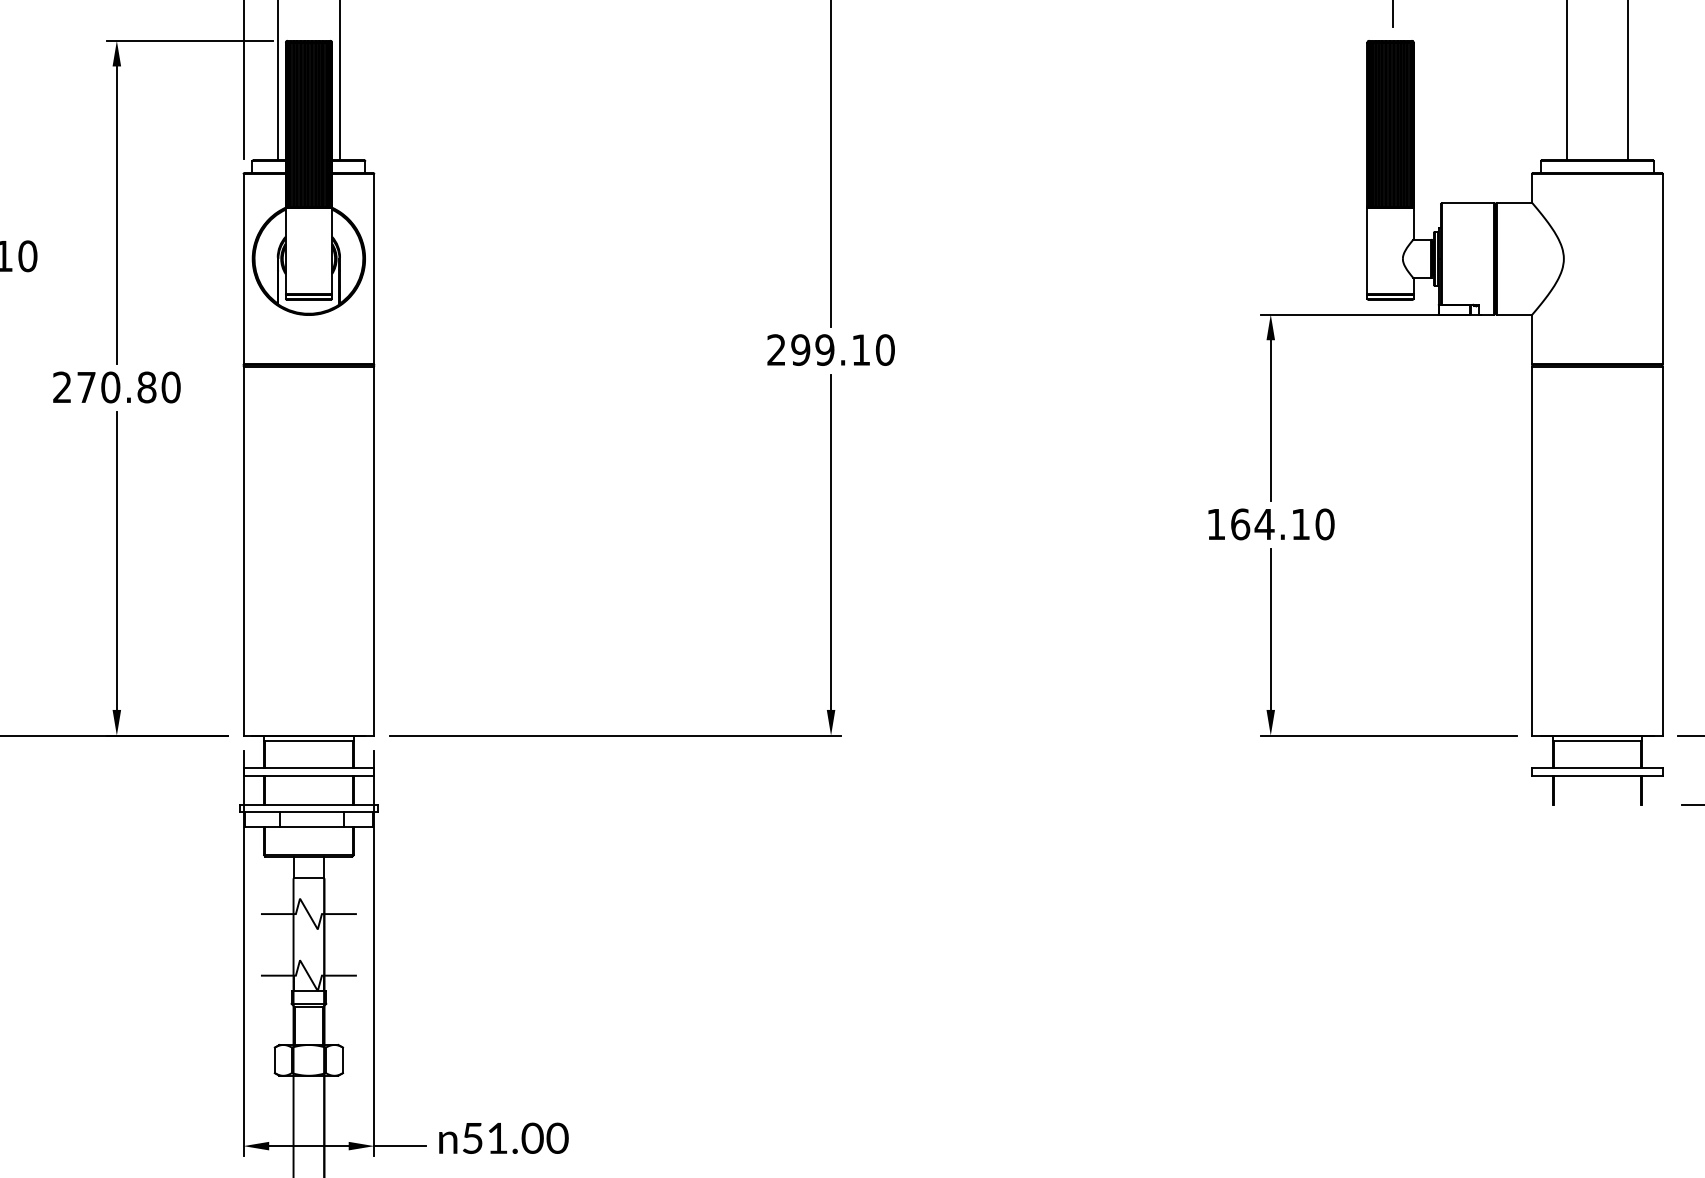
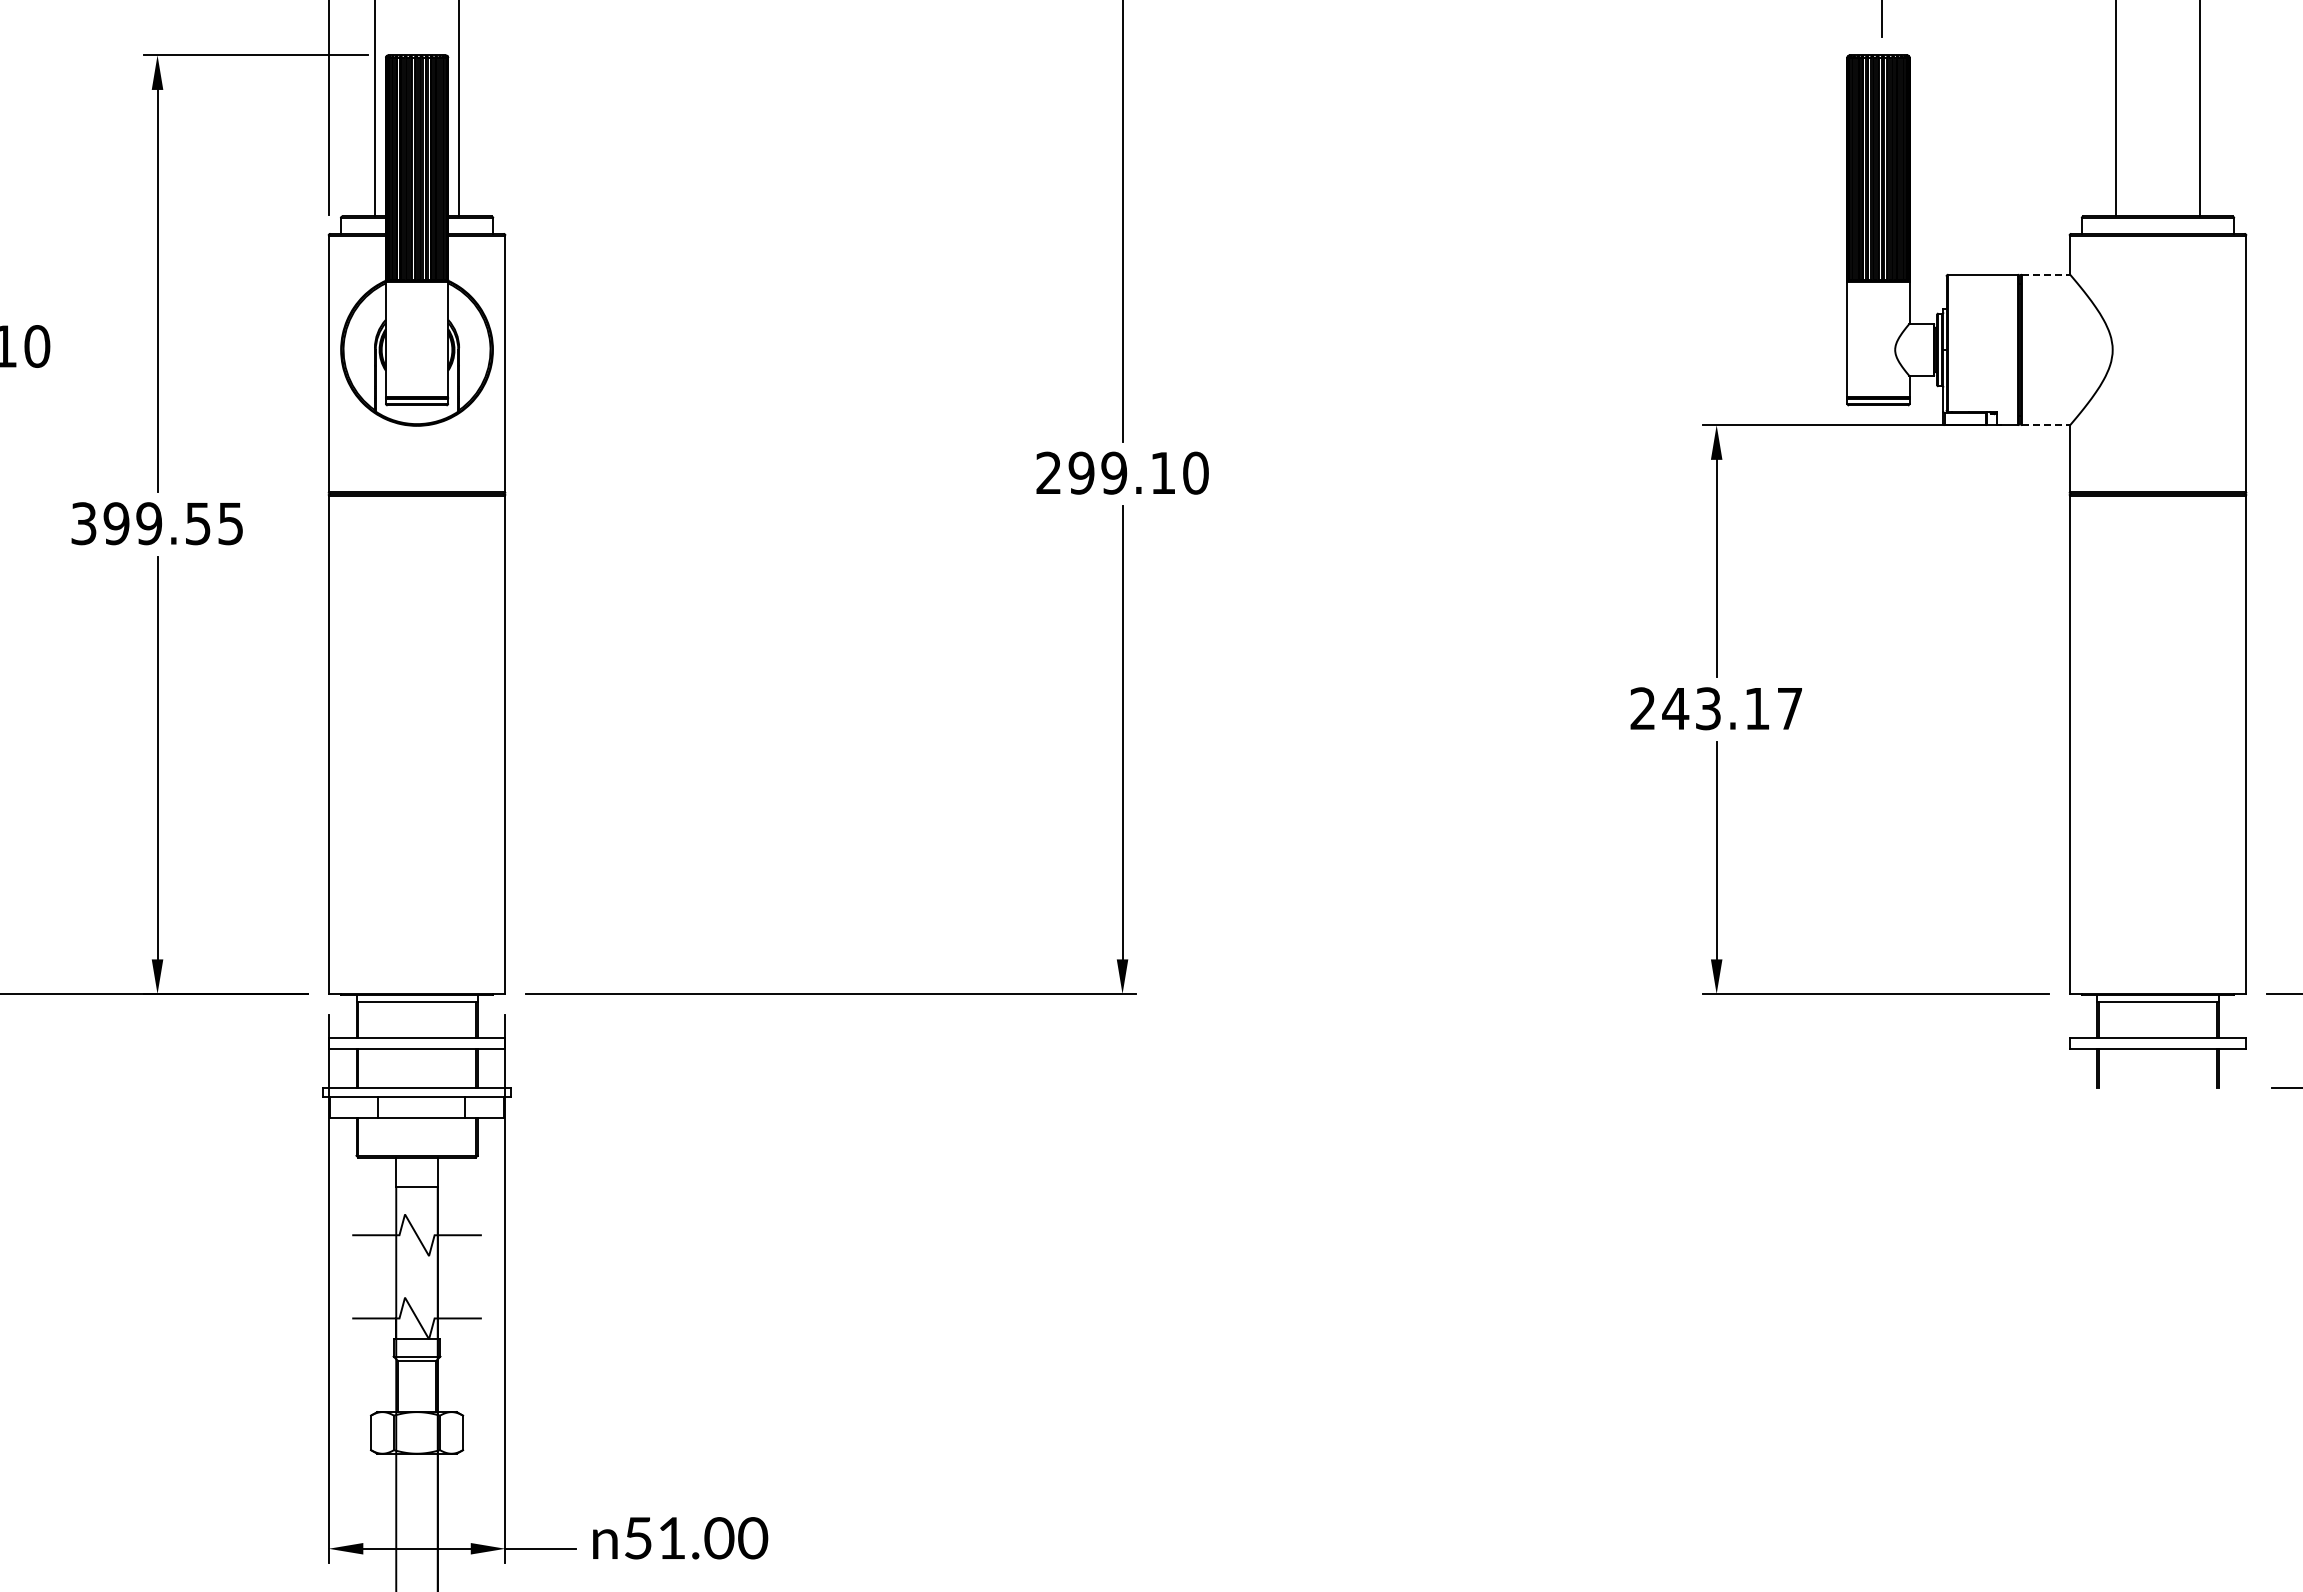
line: (1514, 203) -> (2046, 274), solid -> dashed
line: (1514, 314) -> (2046, 425), solid -> dashed
text: (116, 387) -> (157, 523), 270.80 -> 399.55
text: (1270, 524) -> (1716, 708), 164.10 -> 243.17

